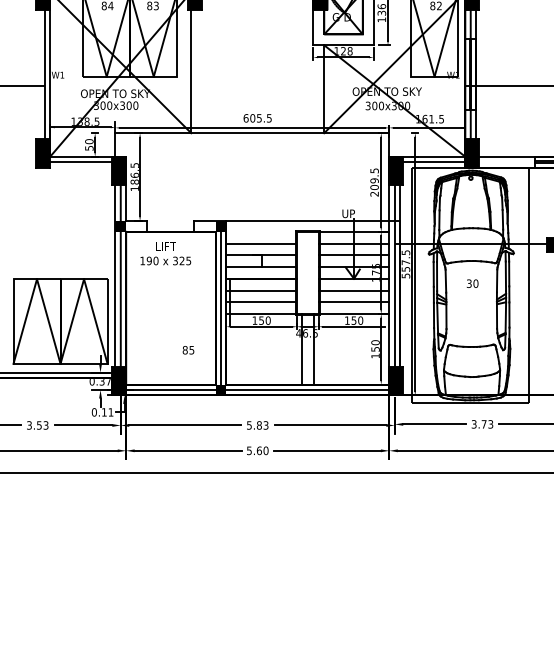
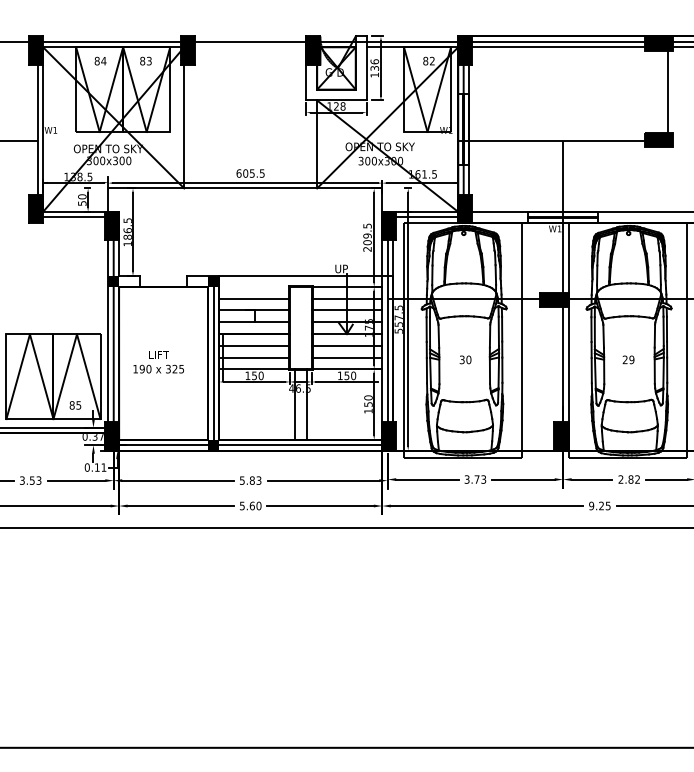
text: (165, 254) -> (158, 362), moved
text: (472, 283) -> (465, 359), moved
text: (188, 350) -> (75, 405), moved

